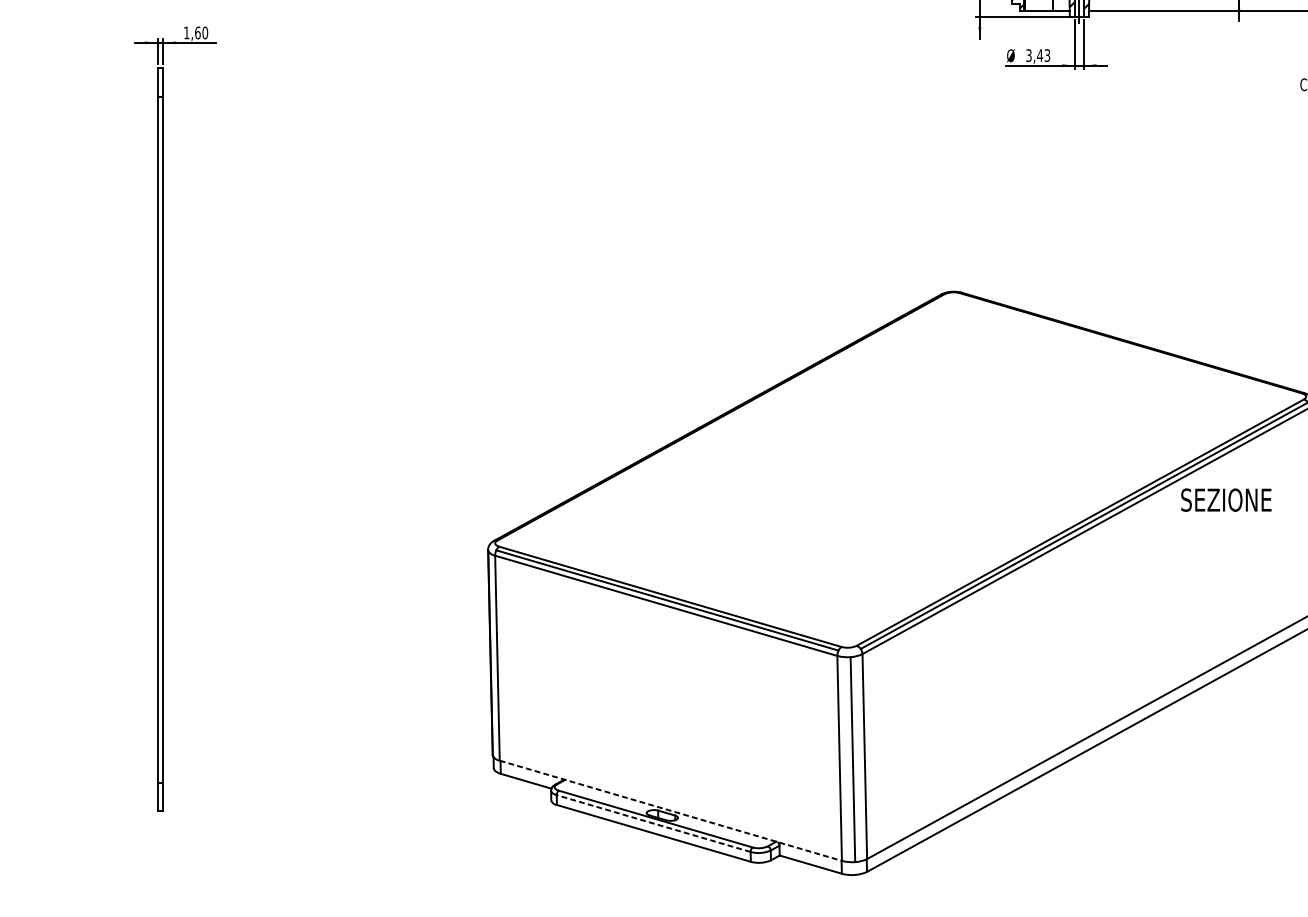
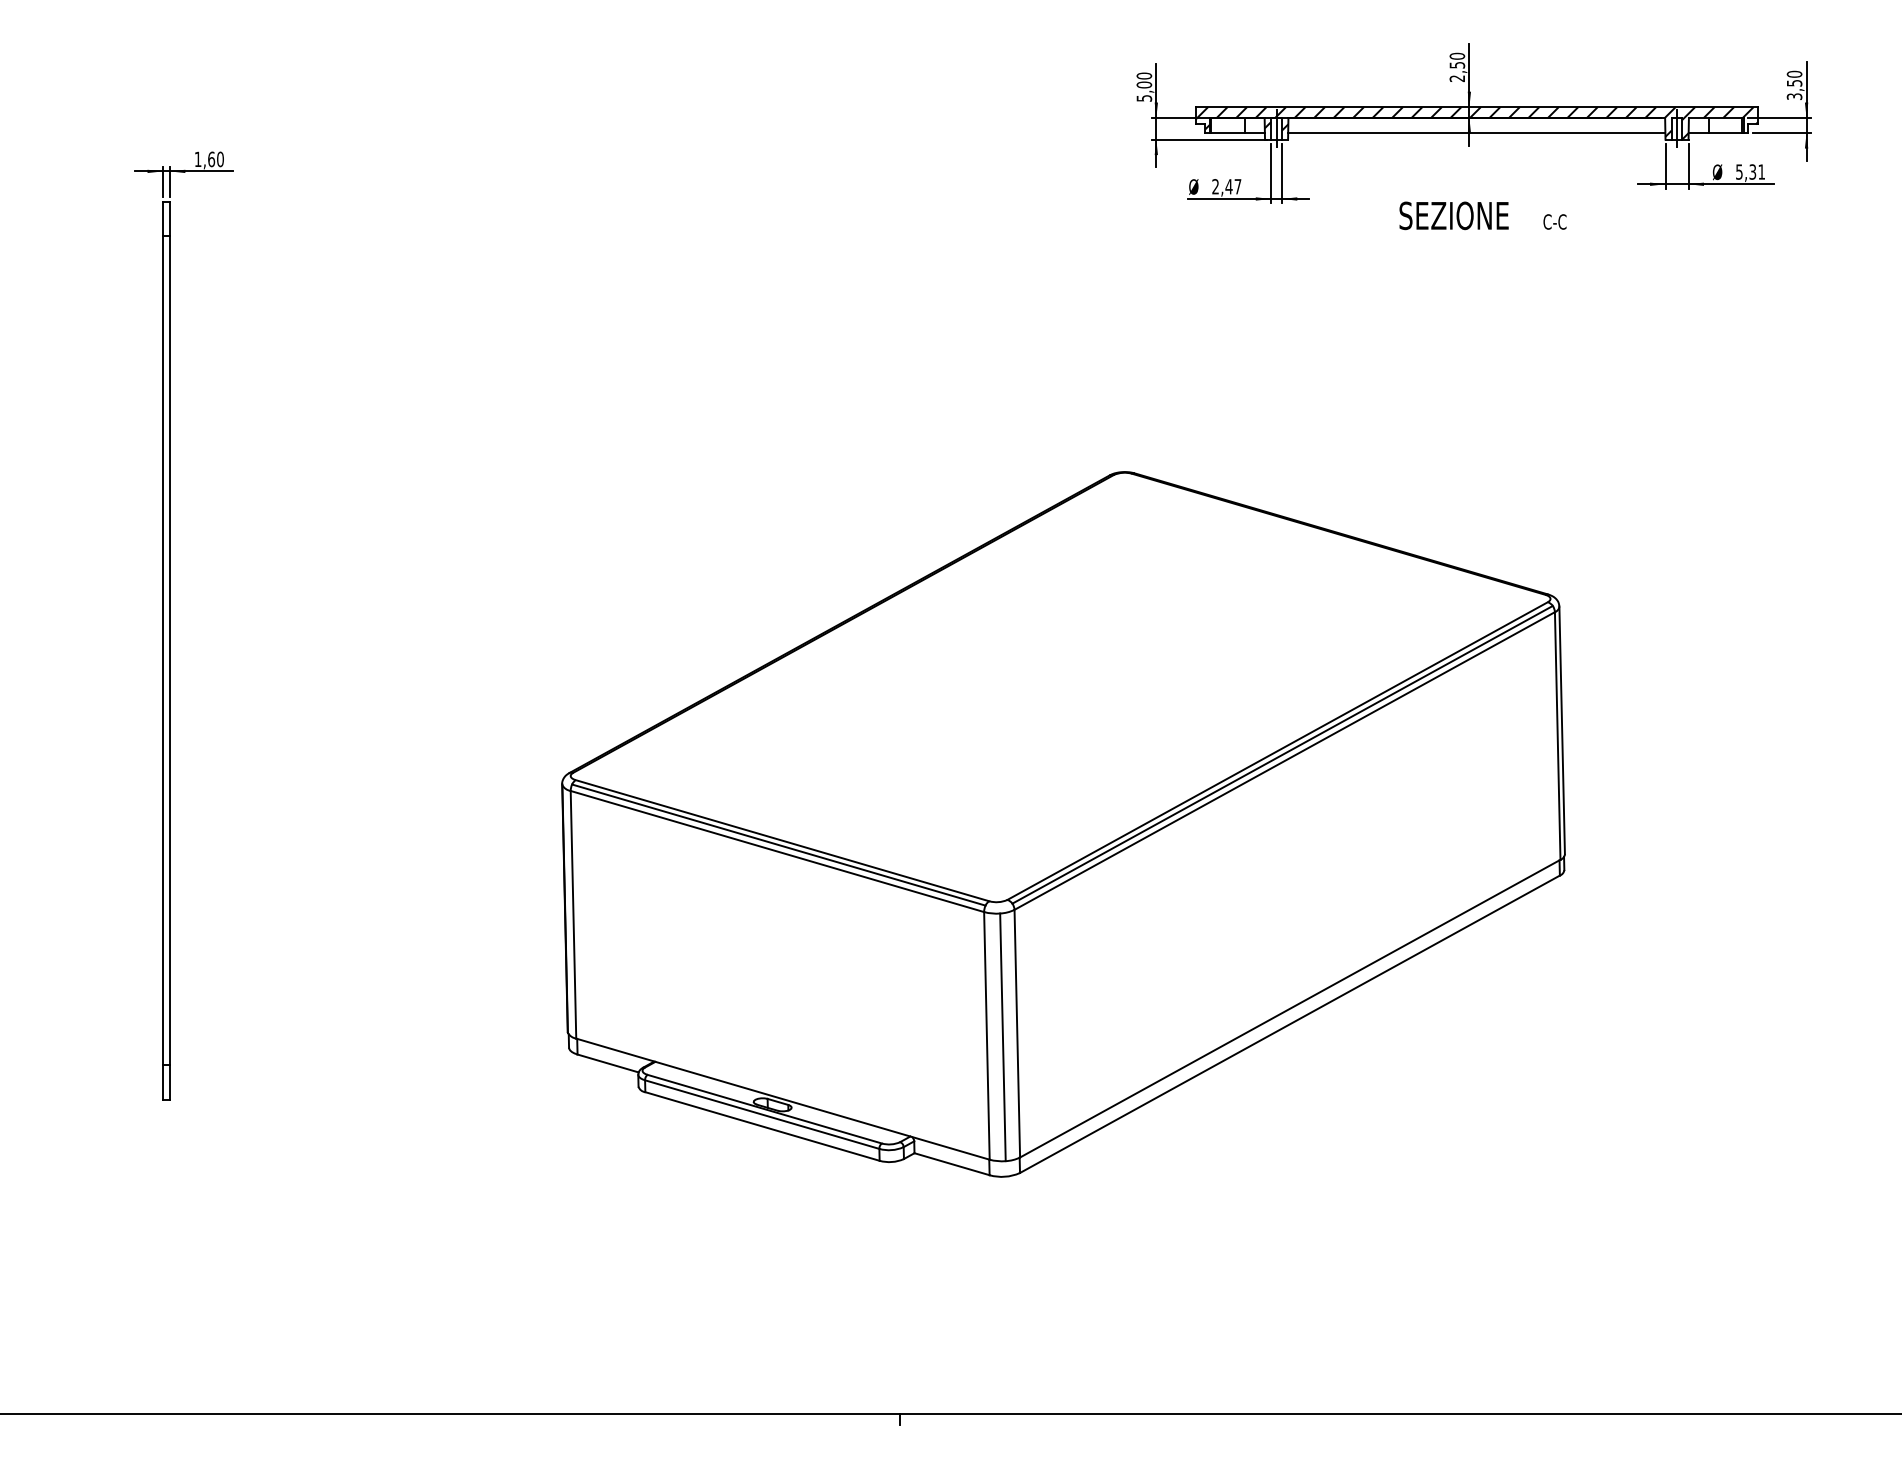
text: (1037, 55) -> (1226, 186), 3,43 -> 2,47
text: (1225, 499) -> (1453, 215), moved
line: (671, 811) -> (783, 1099), dashed -> solid
line: (653, 823) -> (761, 1114), dashed -> solid

